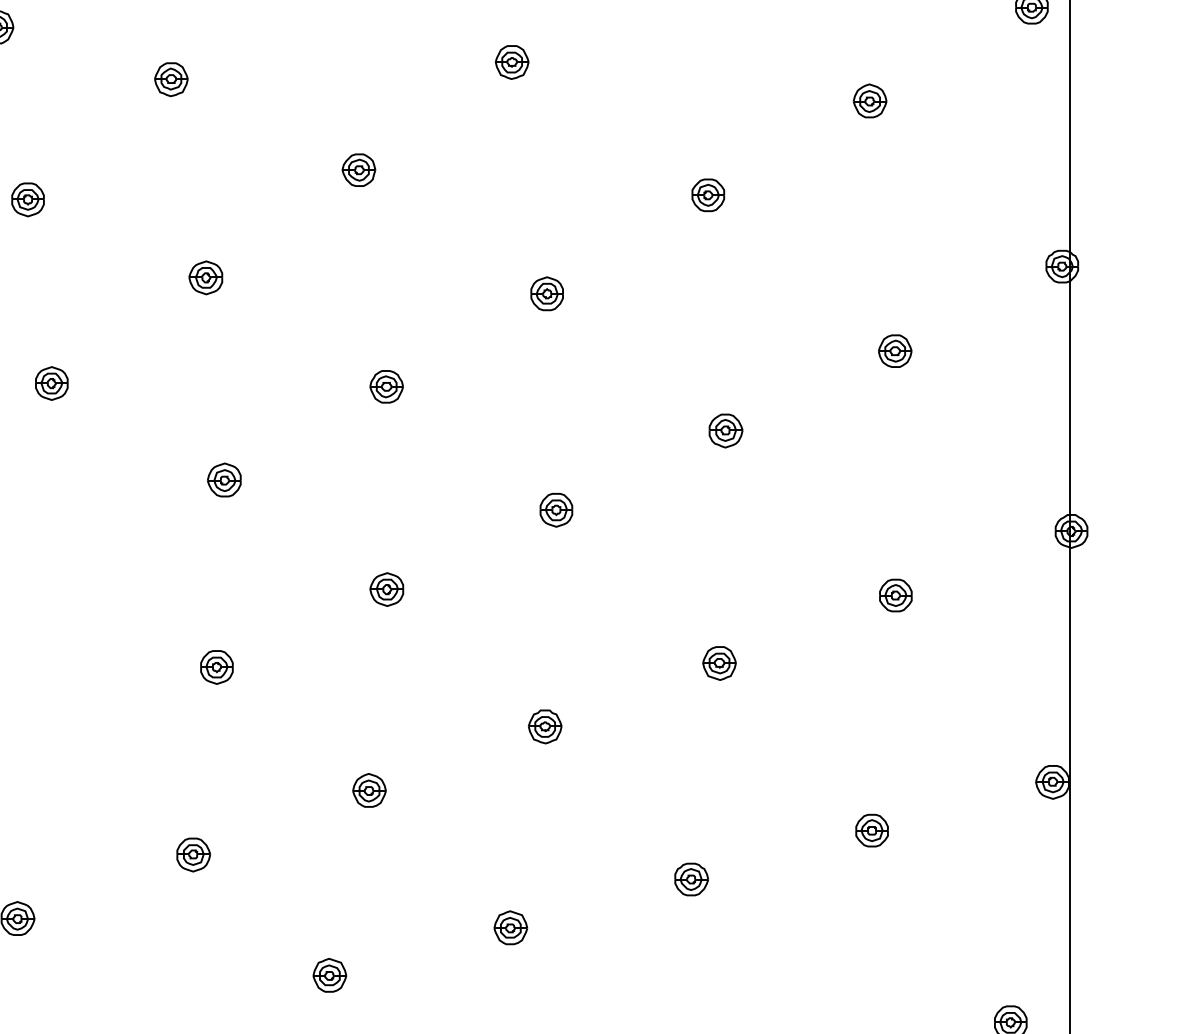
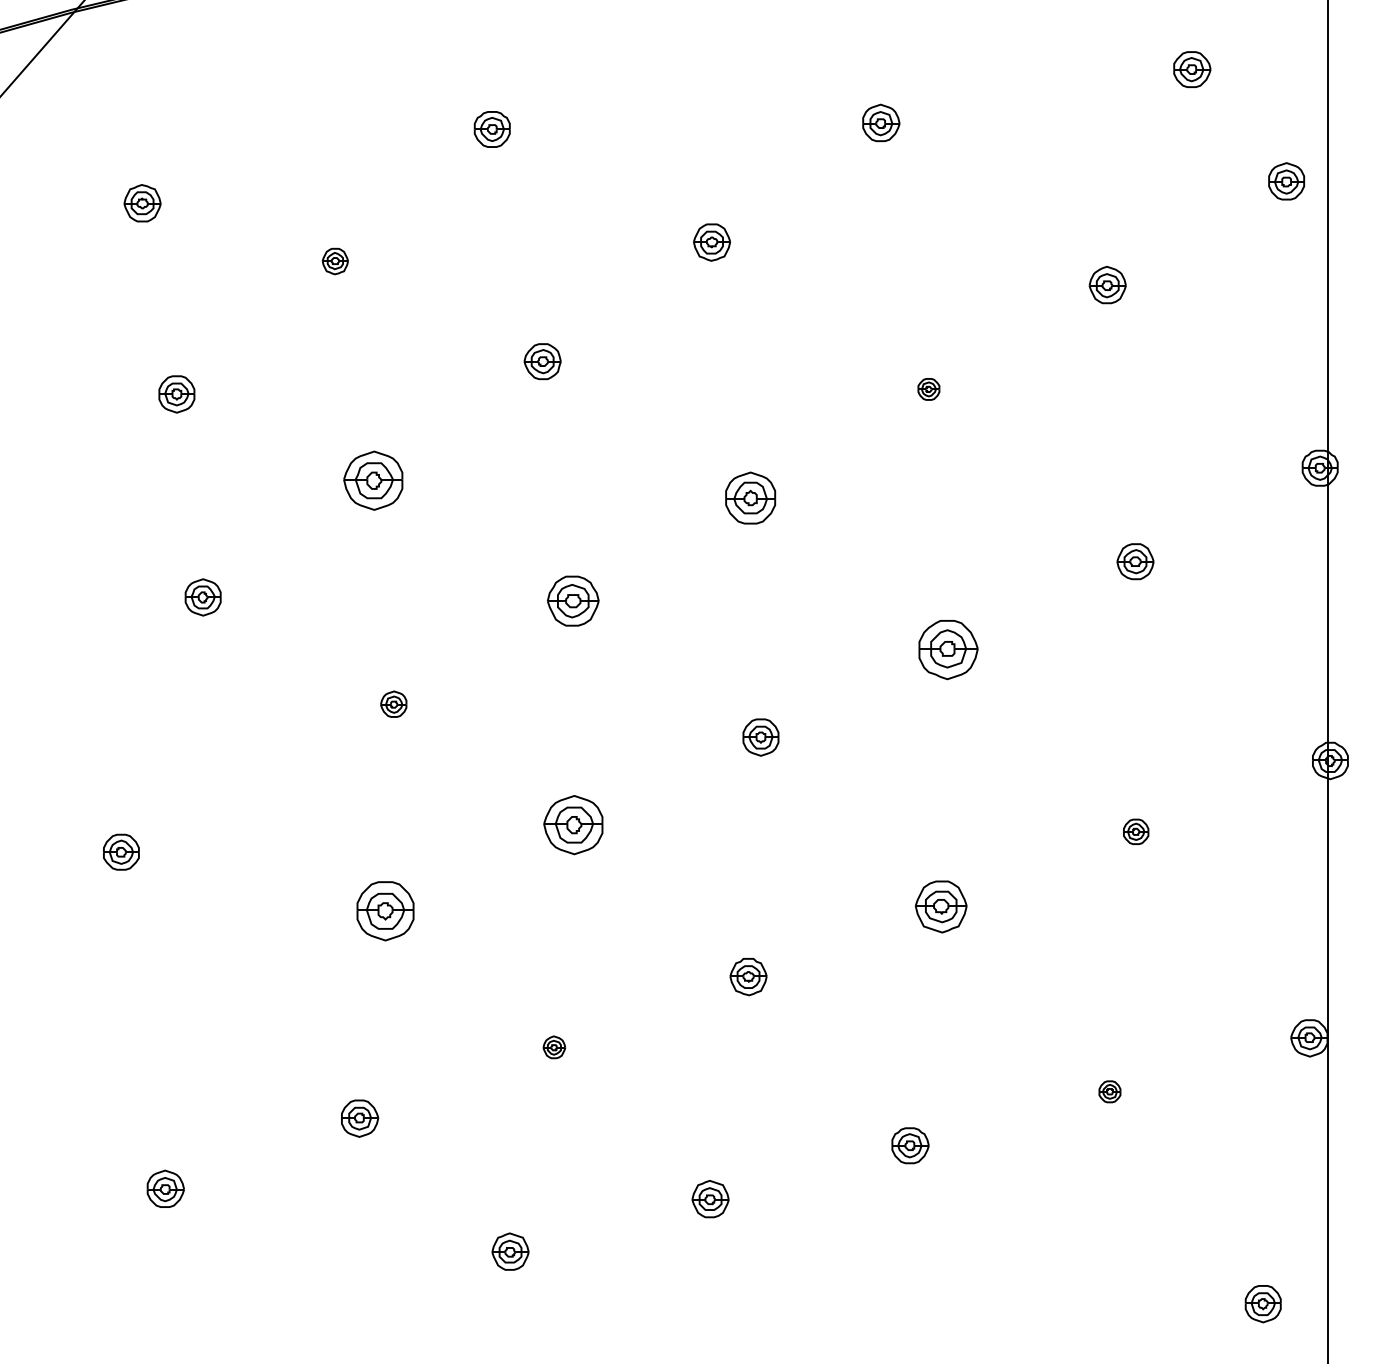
part: (171, 79) -> (335, 261), size x0.7
part: (707, 195) -> (928, 389), size x0.6
part: (205, 277) -> (373, 480), size x1.6
part: (546, 294) -> (750, 498), size x1.4
part: (386, 386) -> (573, 600), size x1.4
part: (726, 430) -> (948, 649), size x1.6
part: (224, 480) -> (393, 704), size x0.7
part: (386, 589) -> (573, 825), size x1.6
part: (895, 595) -> (1135, 831), size x0.7
part: (719, 663) -> (941, 906), size x1.4
part: (216, 667) -> (385, 911), size x1.6
part: (369, 790) -> (554, 1047), size x0.6
part: (871, 830) -> (1109, 1091), size x0.6

